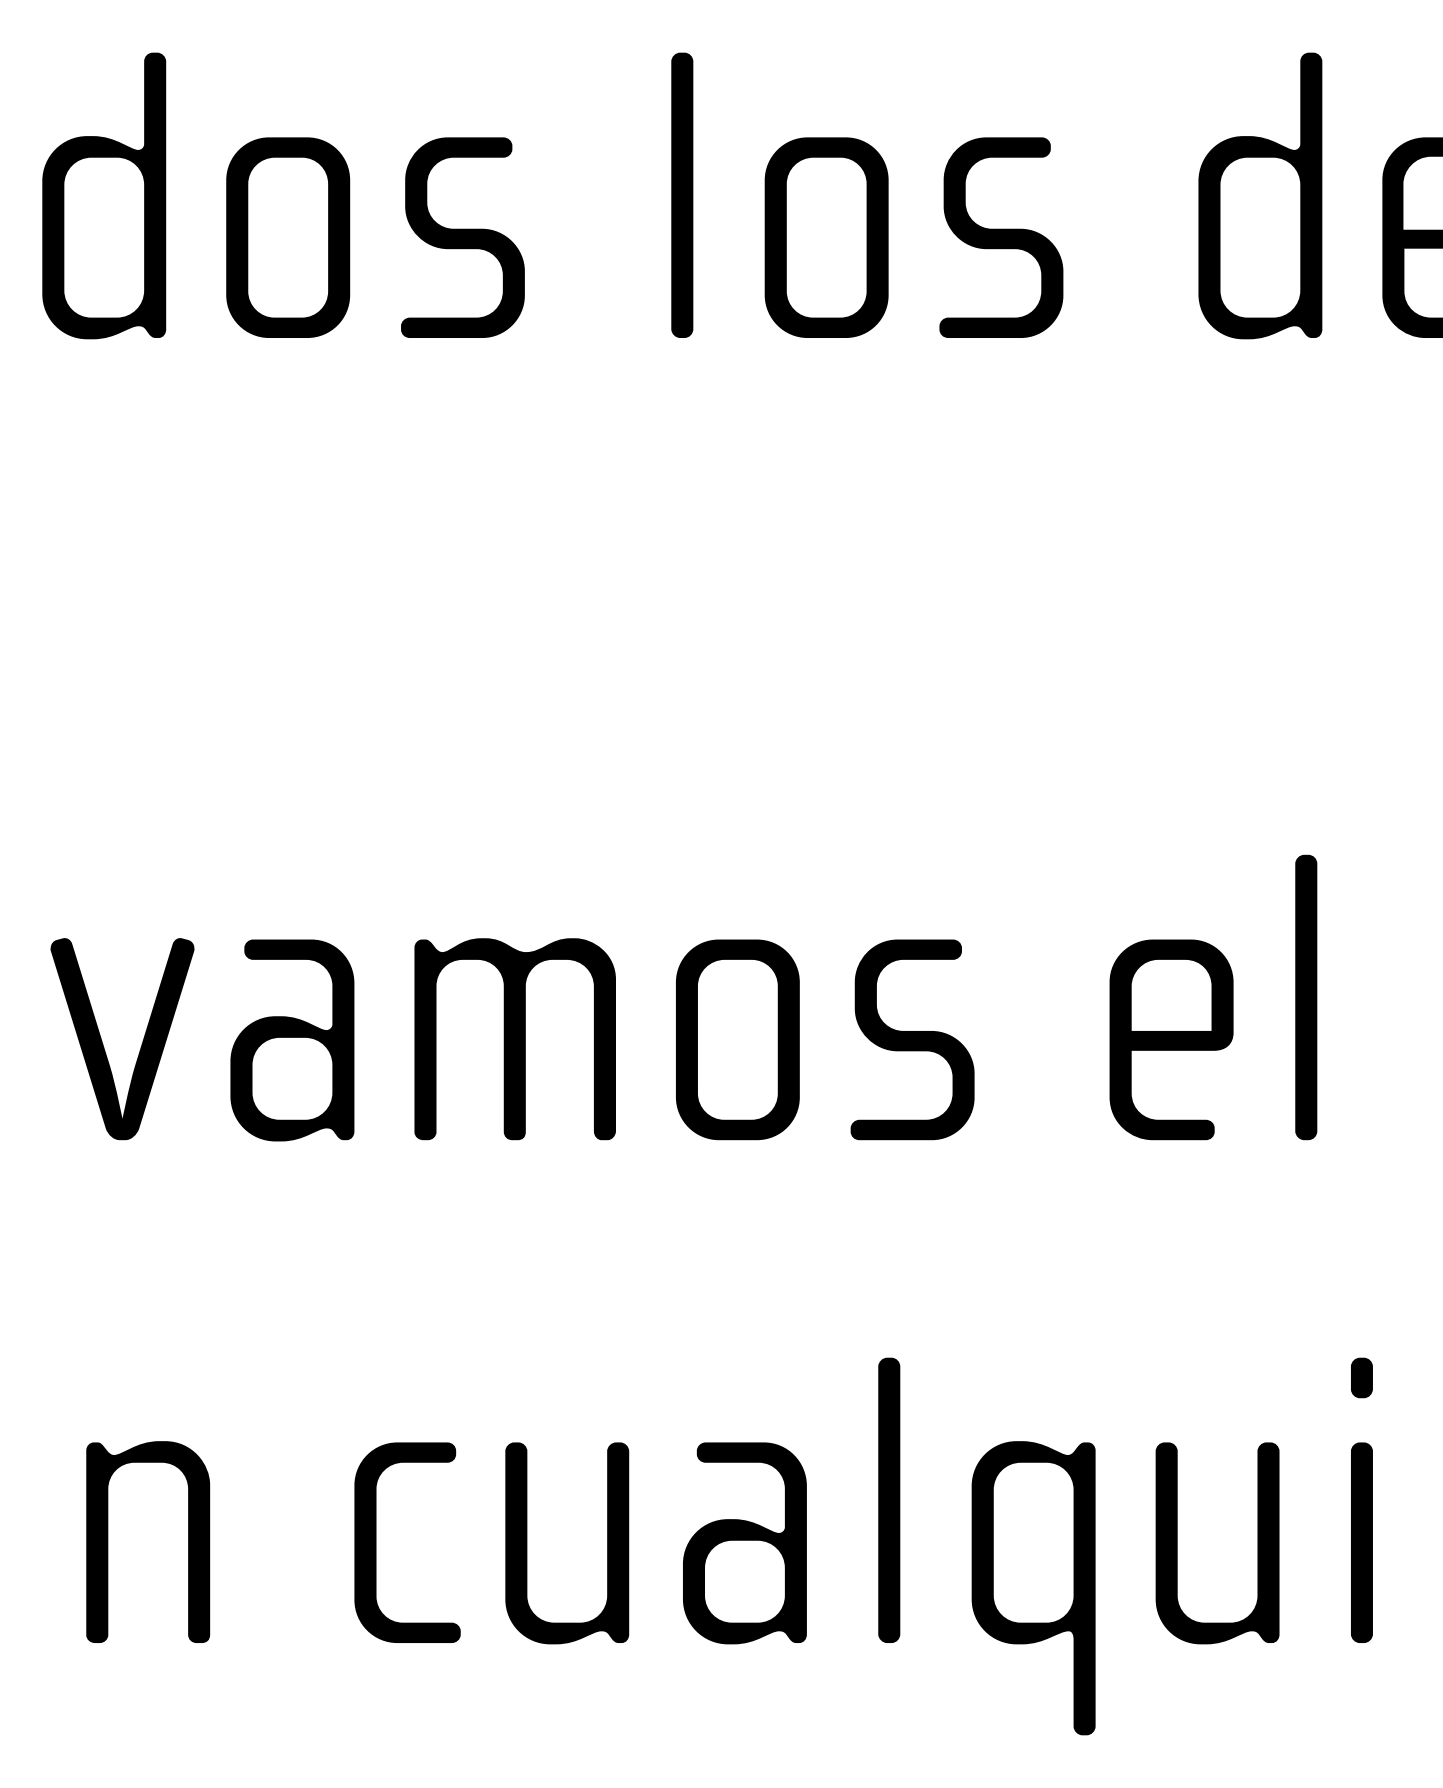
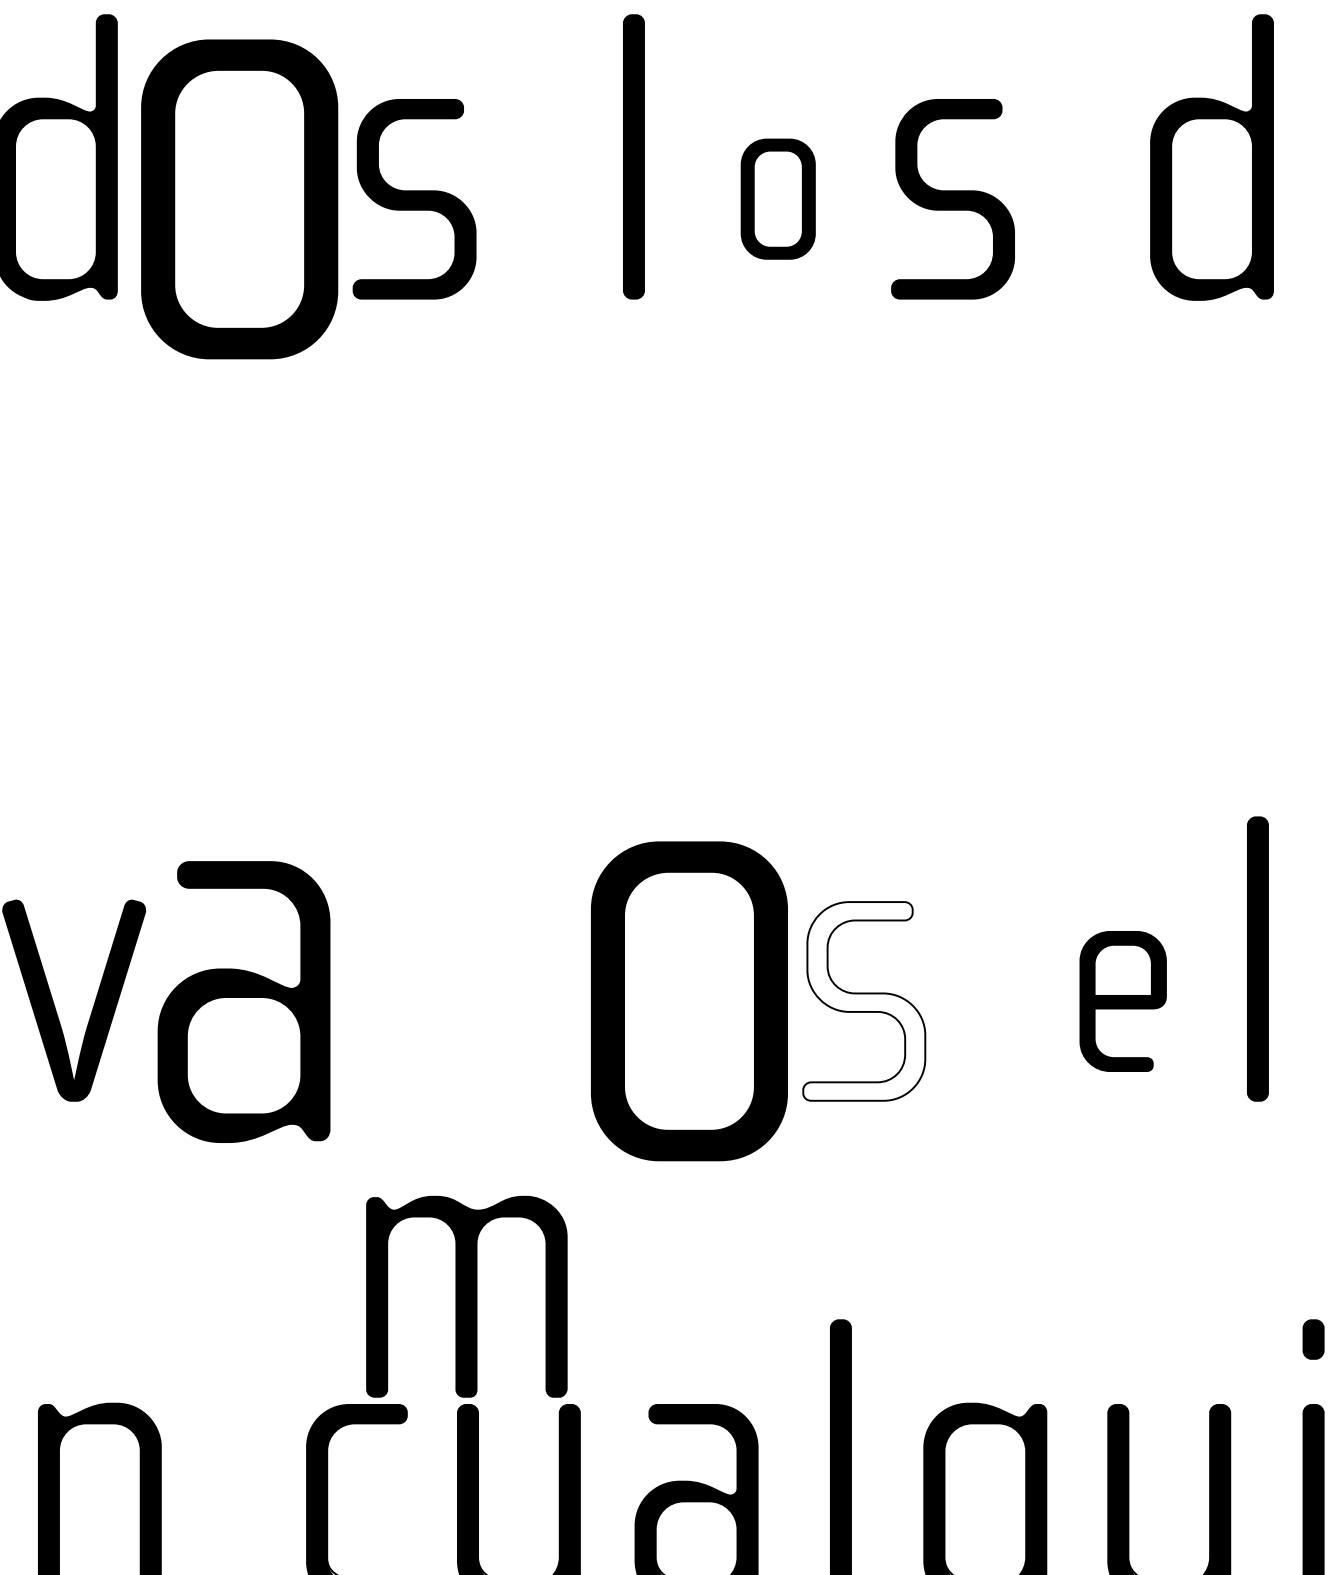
part: (288, 237) -> (240, 199), size x1.6
part: (826, 237) -> (778, 199), size x0.6
part: (514, 1039) -> (466, 1297), moved
part: (737, 1039) -> (689, 1001), size x1.6
fill: (912, 1039) -> (864, 1001), removed
part: (1171, 1039) -> (1123, 1001), size x0.7
part: (292, 1040) -> (244, 1002), size x1.4

